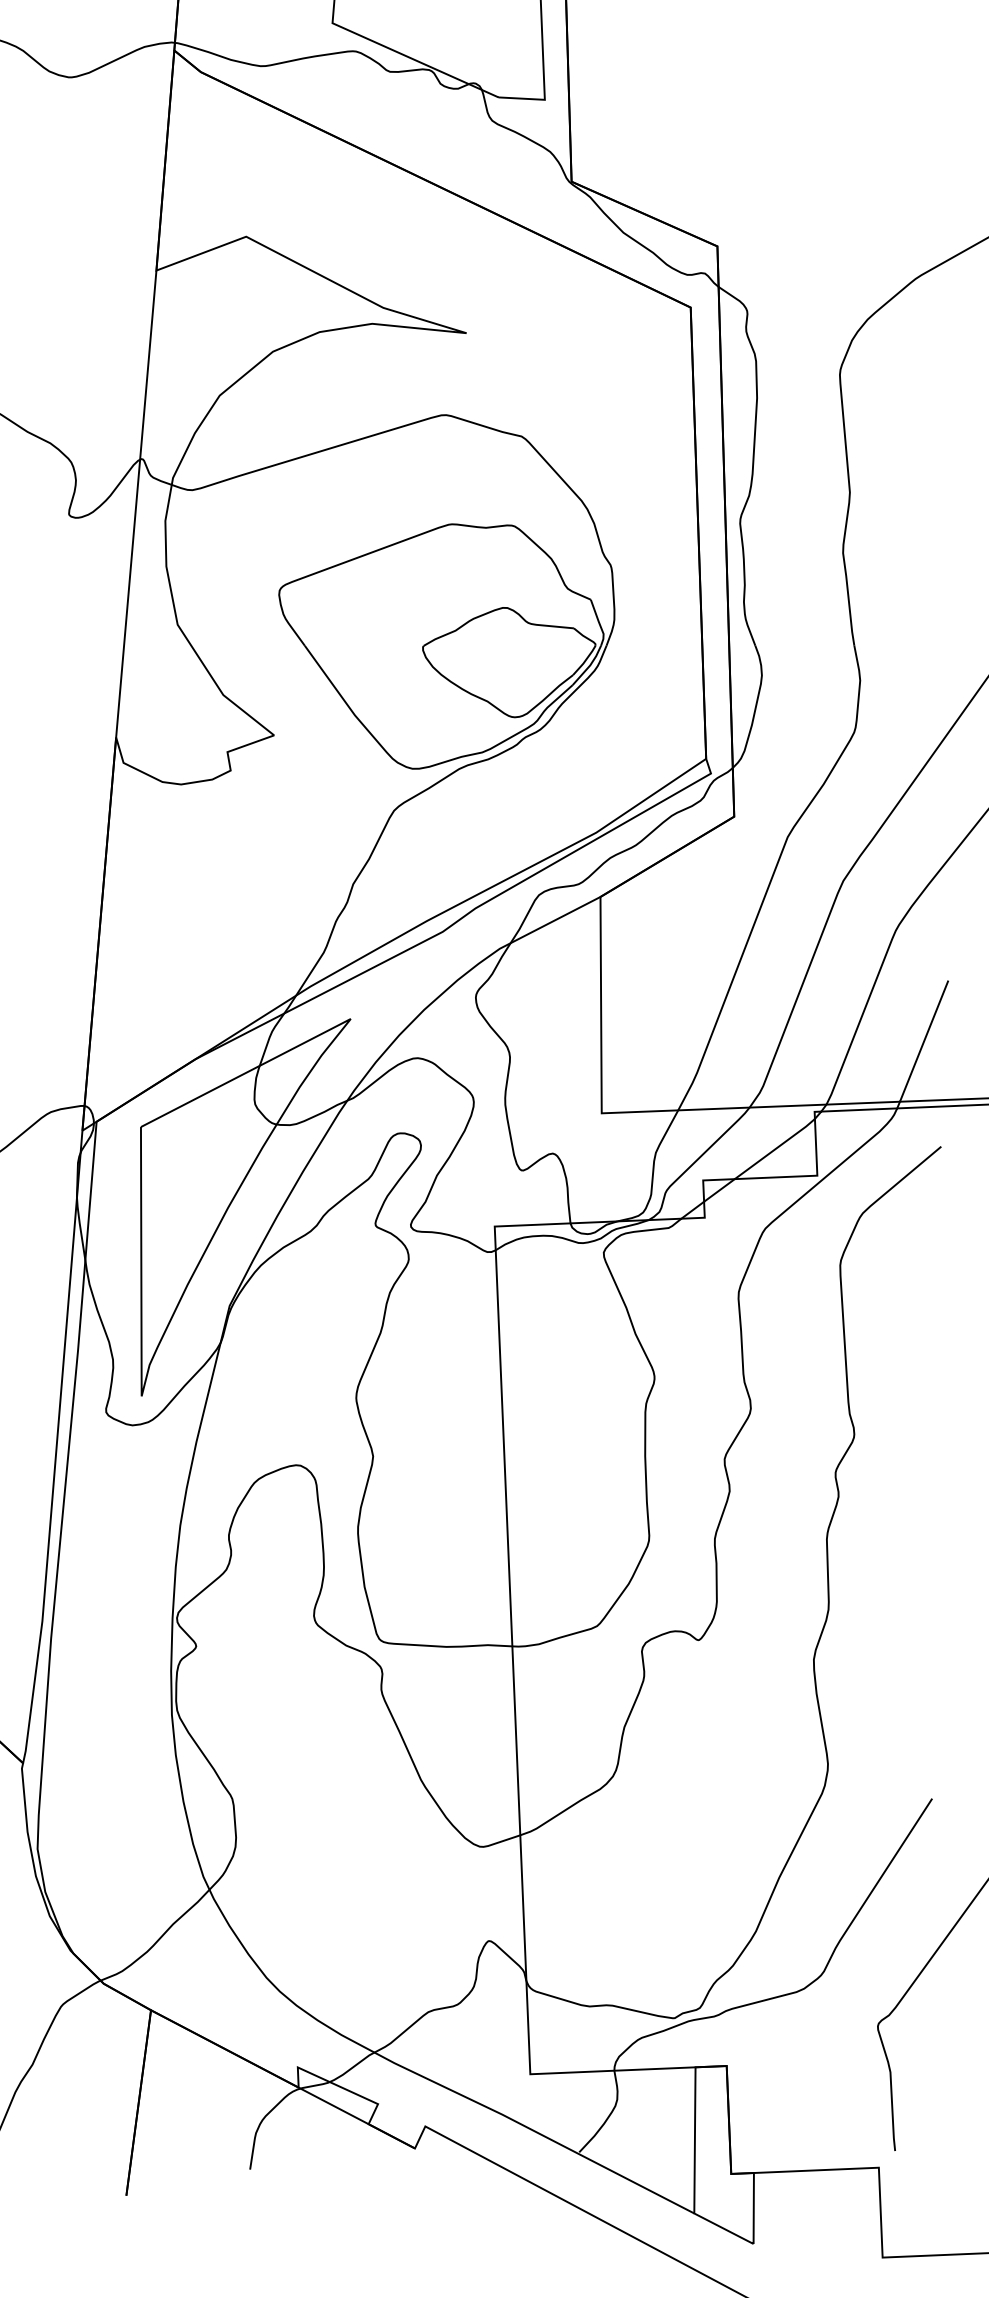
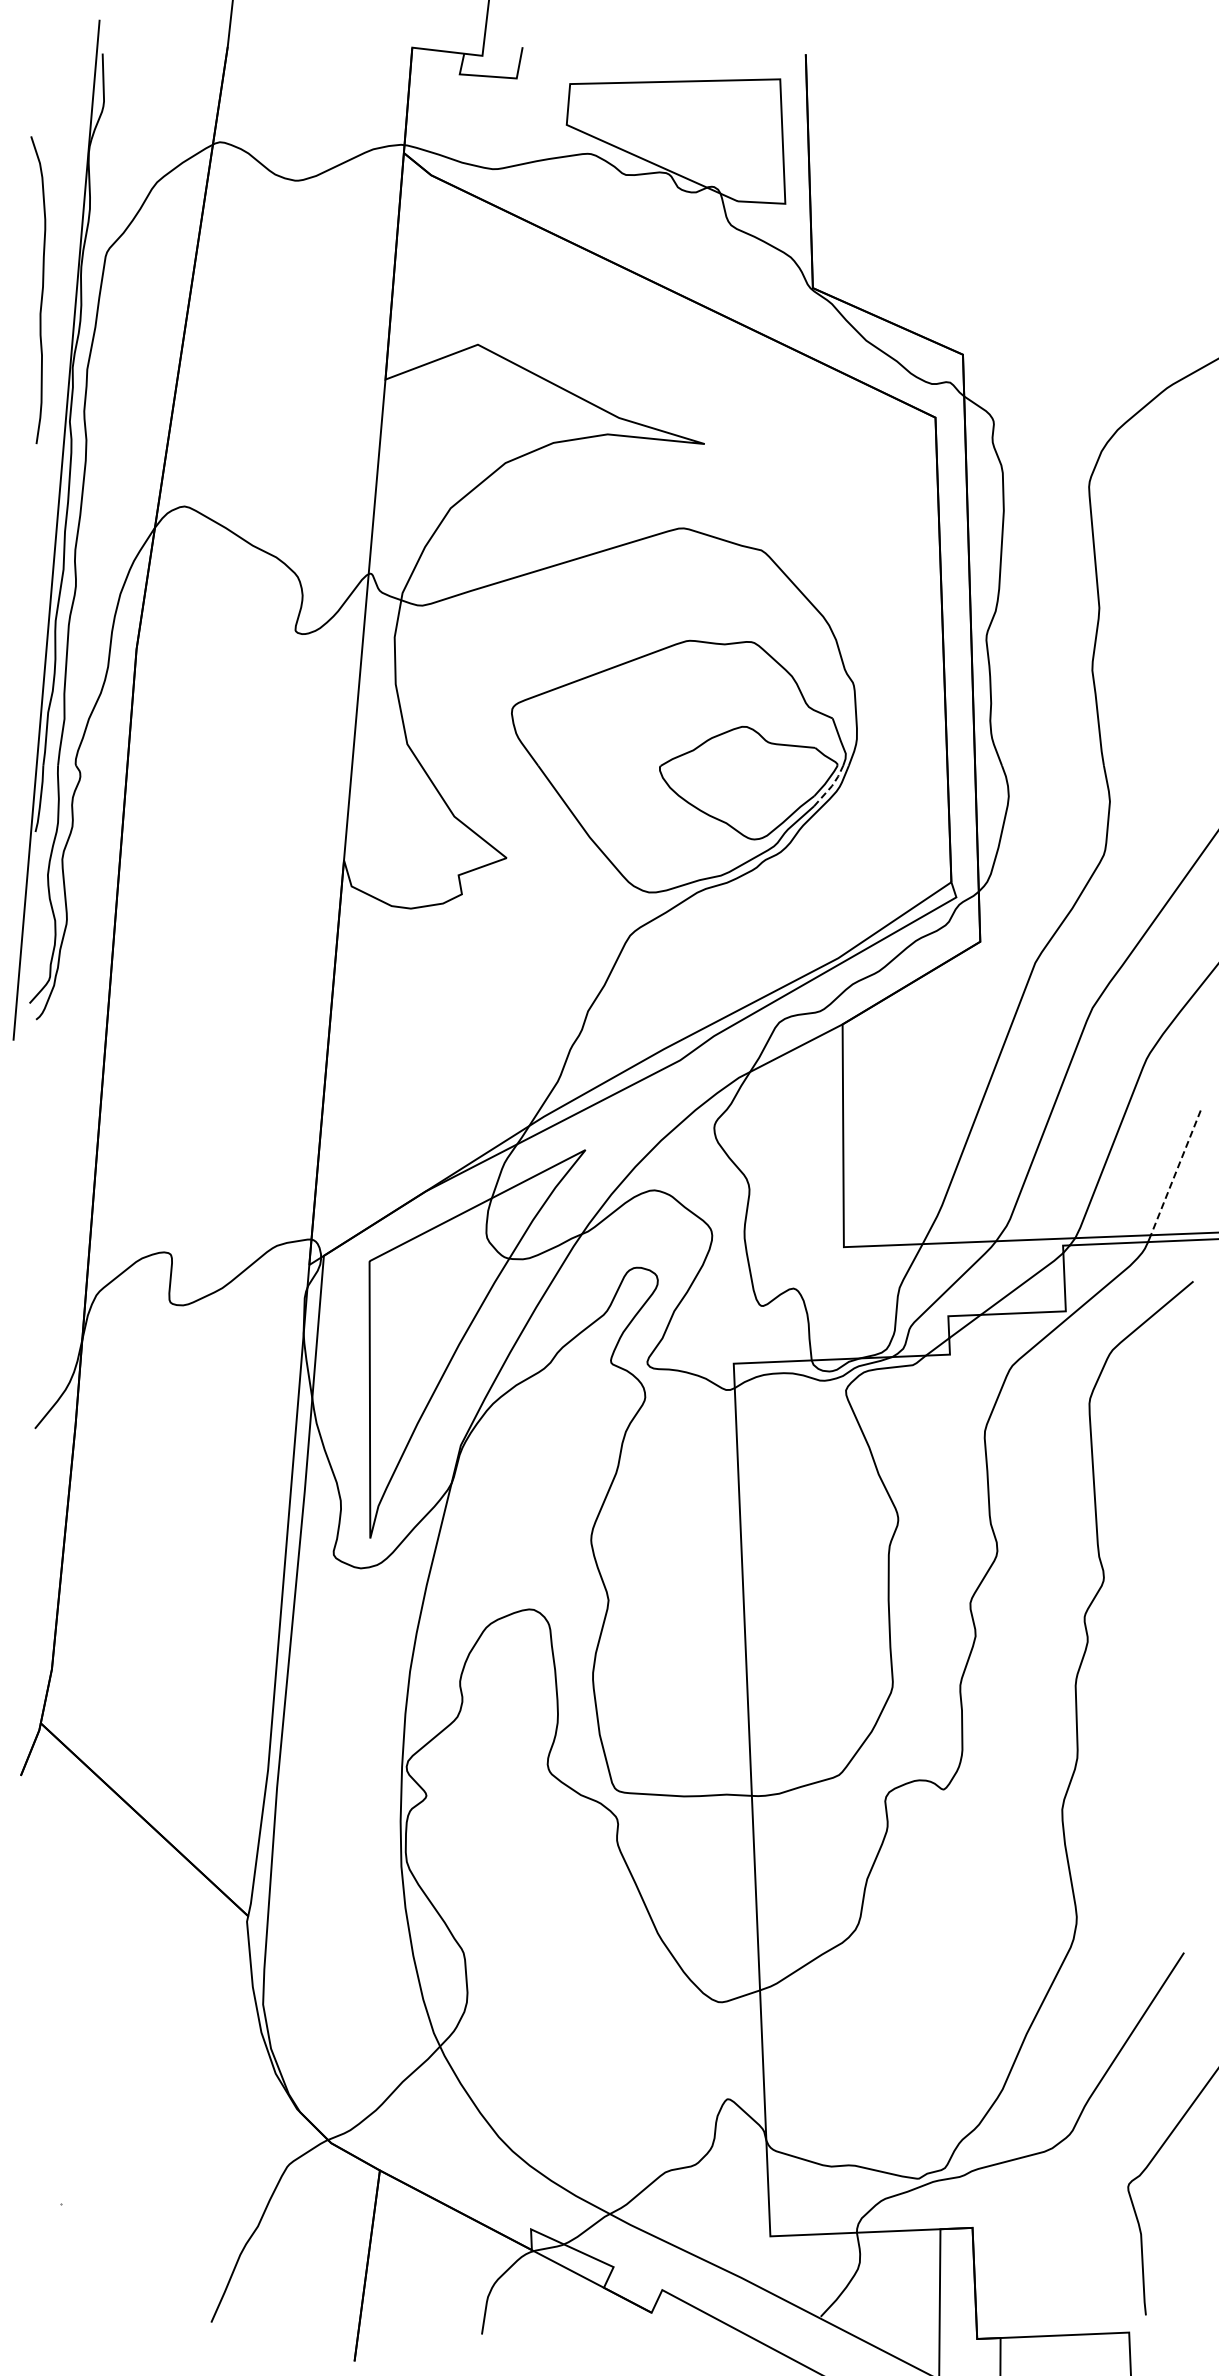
line: (589, 665) -> (831, 786), solid -> dashed
line: (923, 1041) -> (1175, 1173), solid -> dashed

